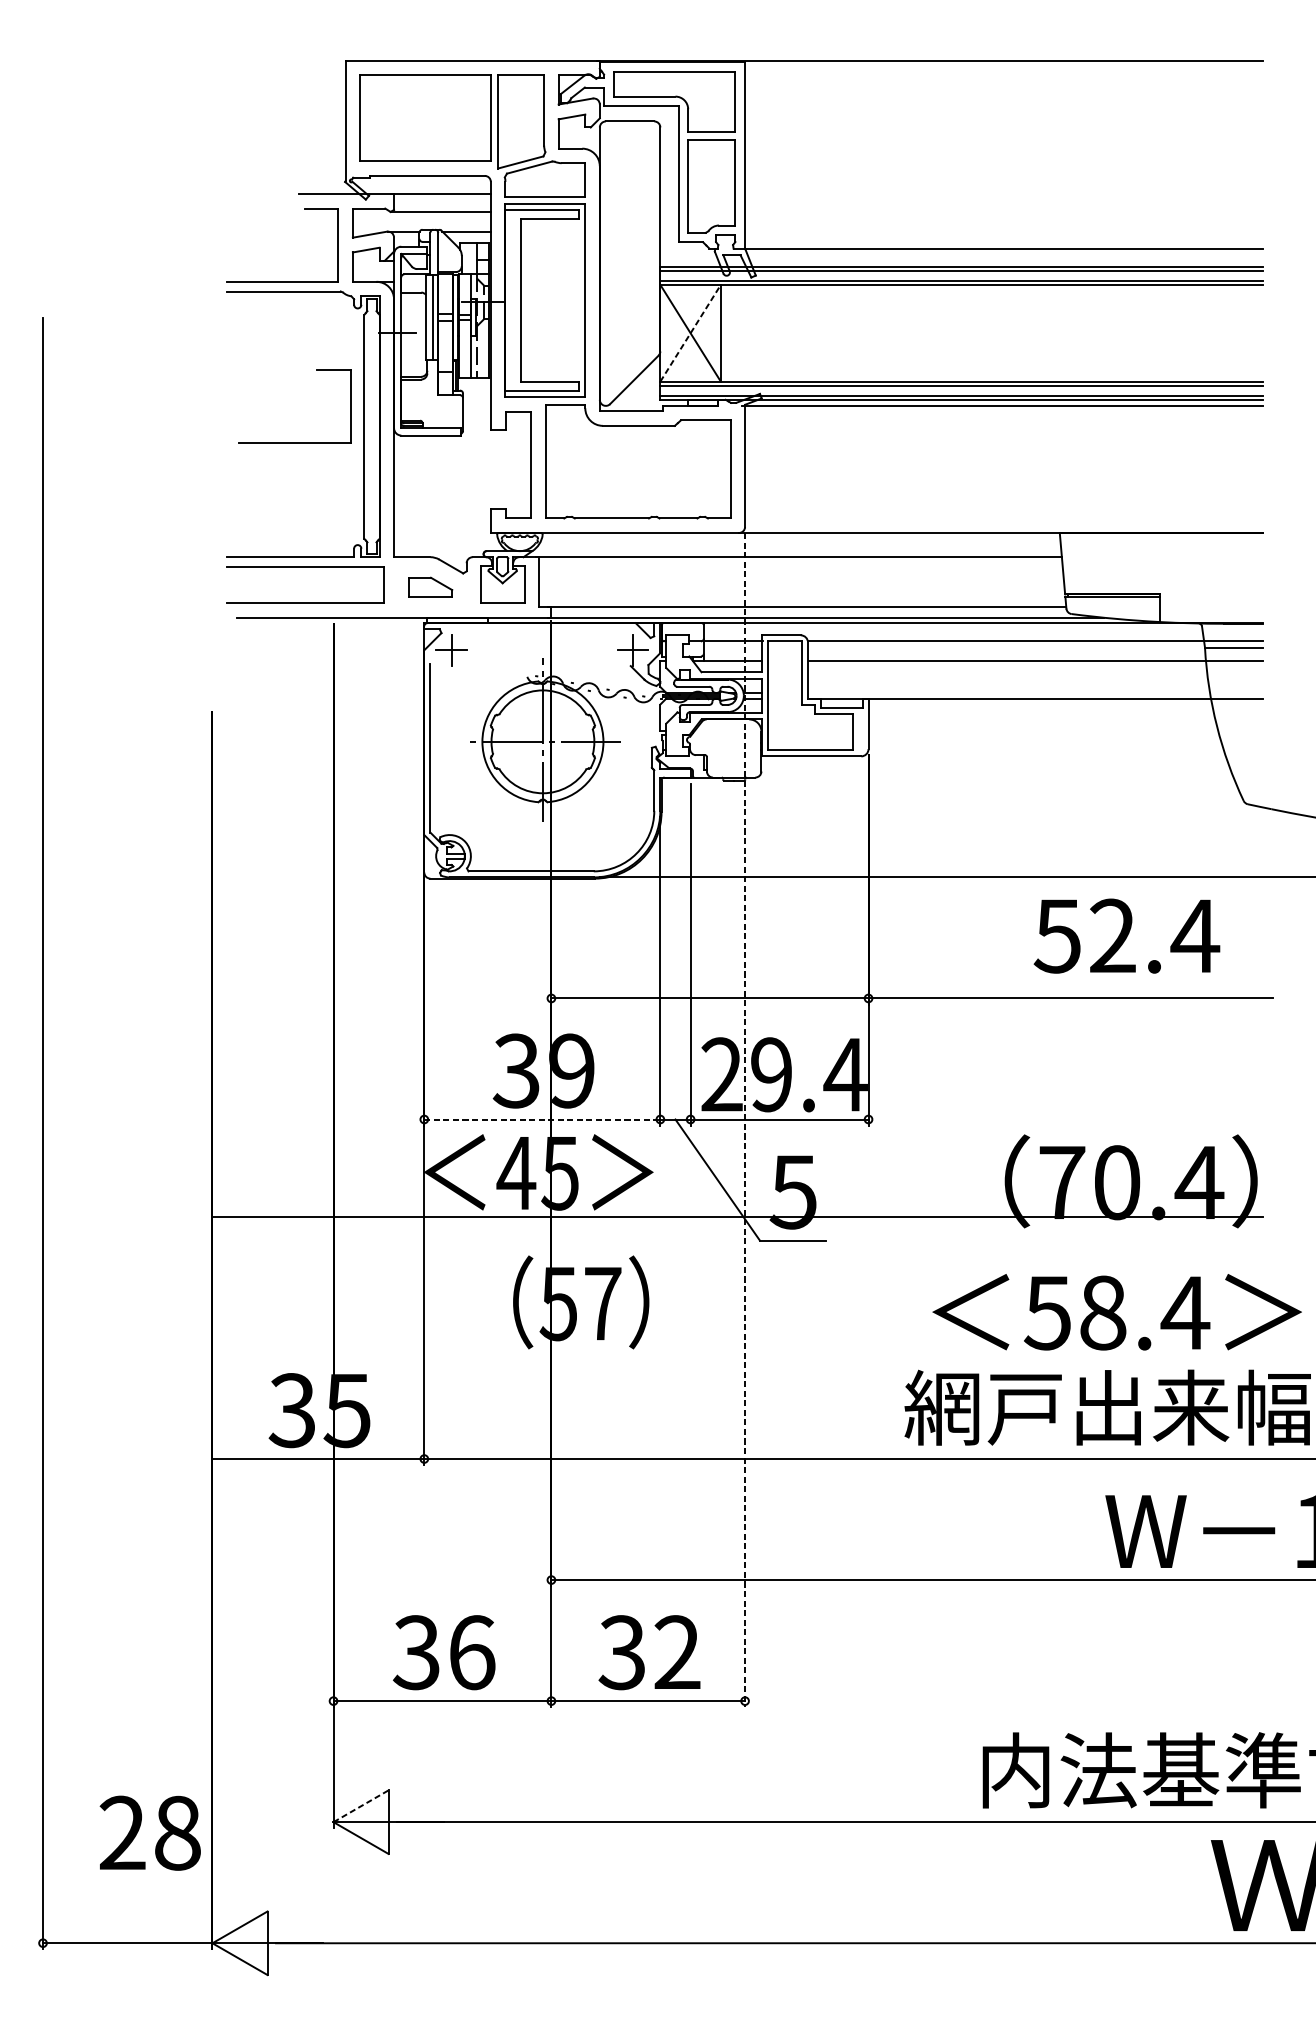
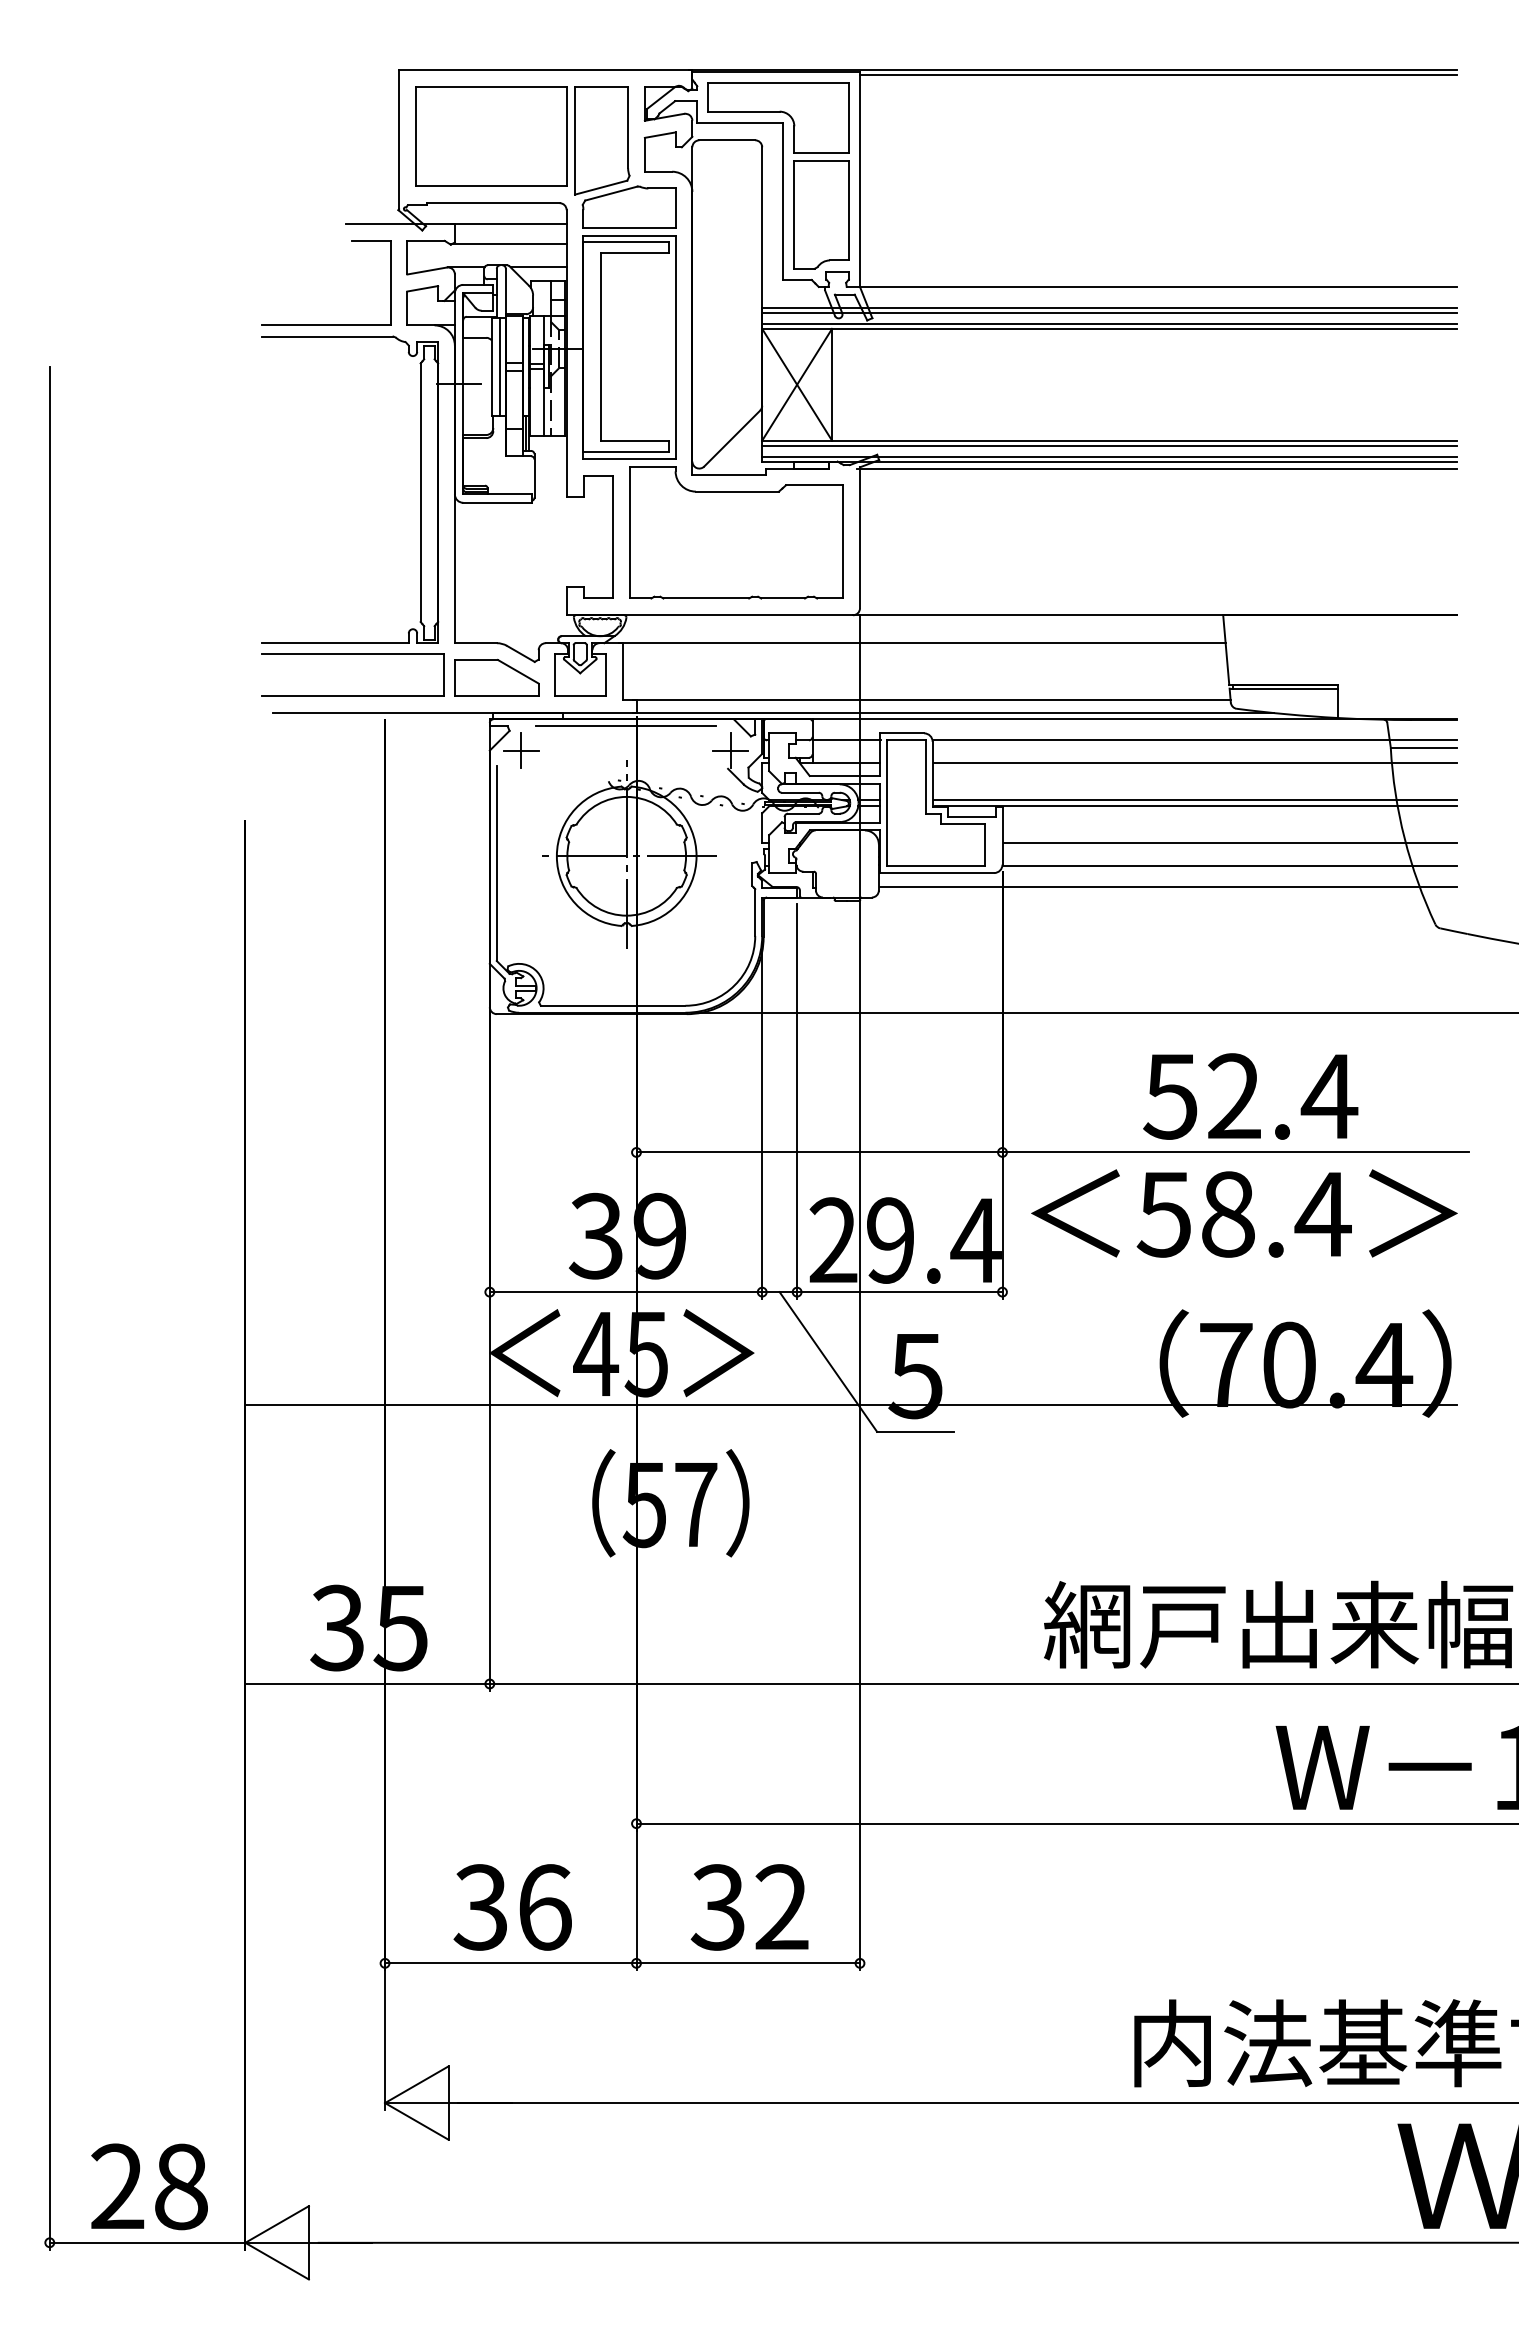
line: (1003, 65) -> (1158, 75), added
line: (690, 333) -> (797, 384), dashed -> solid
part: (294, 442) -> (340, 510), removed
part: (430, 586) -> (496, 677), size x1.67
line: (541, 629) -> (625, 726), added
line: (1035, 693) -> (1195, 800), added
line: (1066, 730) -> (1230, 843), added
line: (1066, 750) -> (1230, 866), added
line: (1012, 768) -> (1168, 886), added
text: (1126, 936) -> (1250, 1096), moved
line: (542, 1119) -> (626, 1292), dashed -> solid
line: (745, 1119) -> (860, 1292), dashed -> solid
text: (1117, 1312) -> (1244, 1213), moved
line: (360, 1806) -> (416, 2084), dashed -> solid
text: (150, 1832) -> (149, 2186), moved

